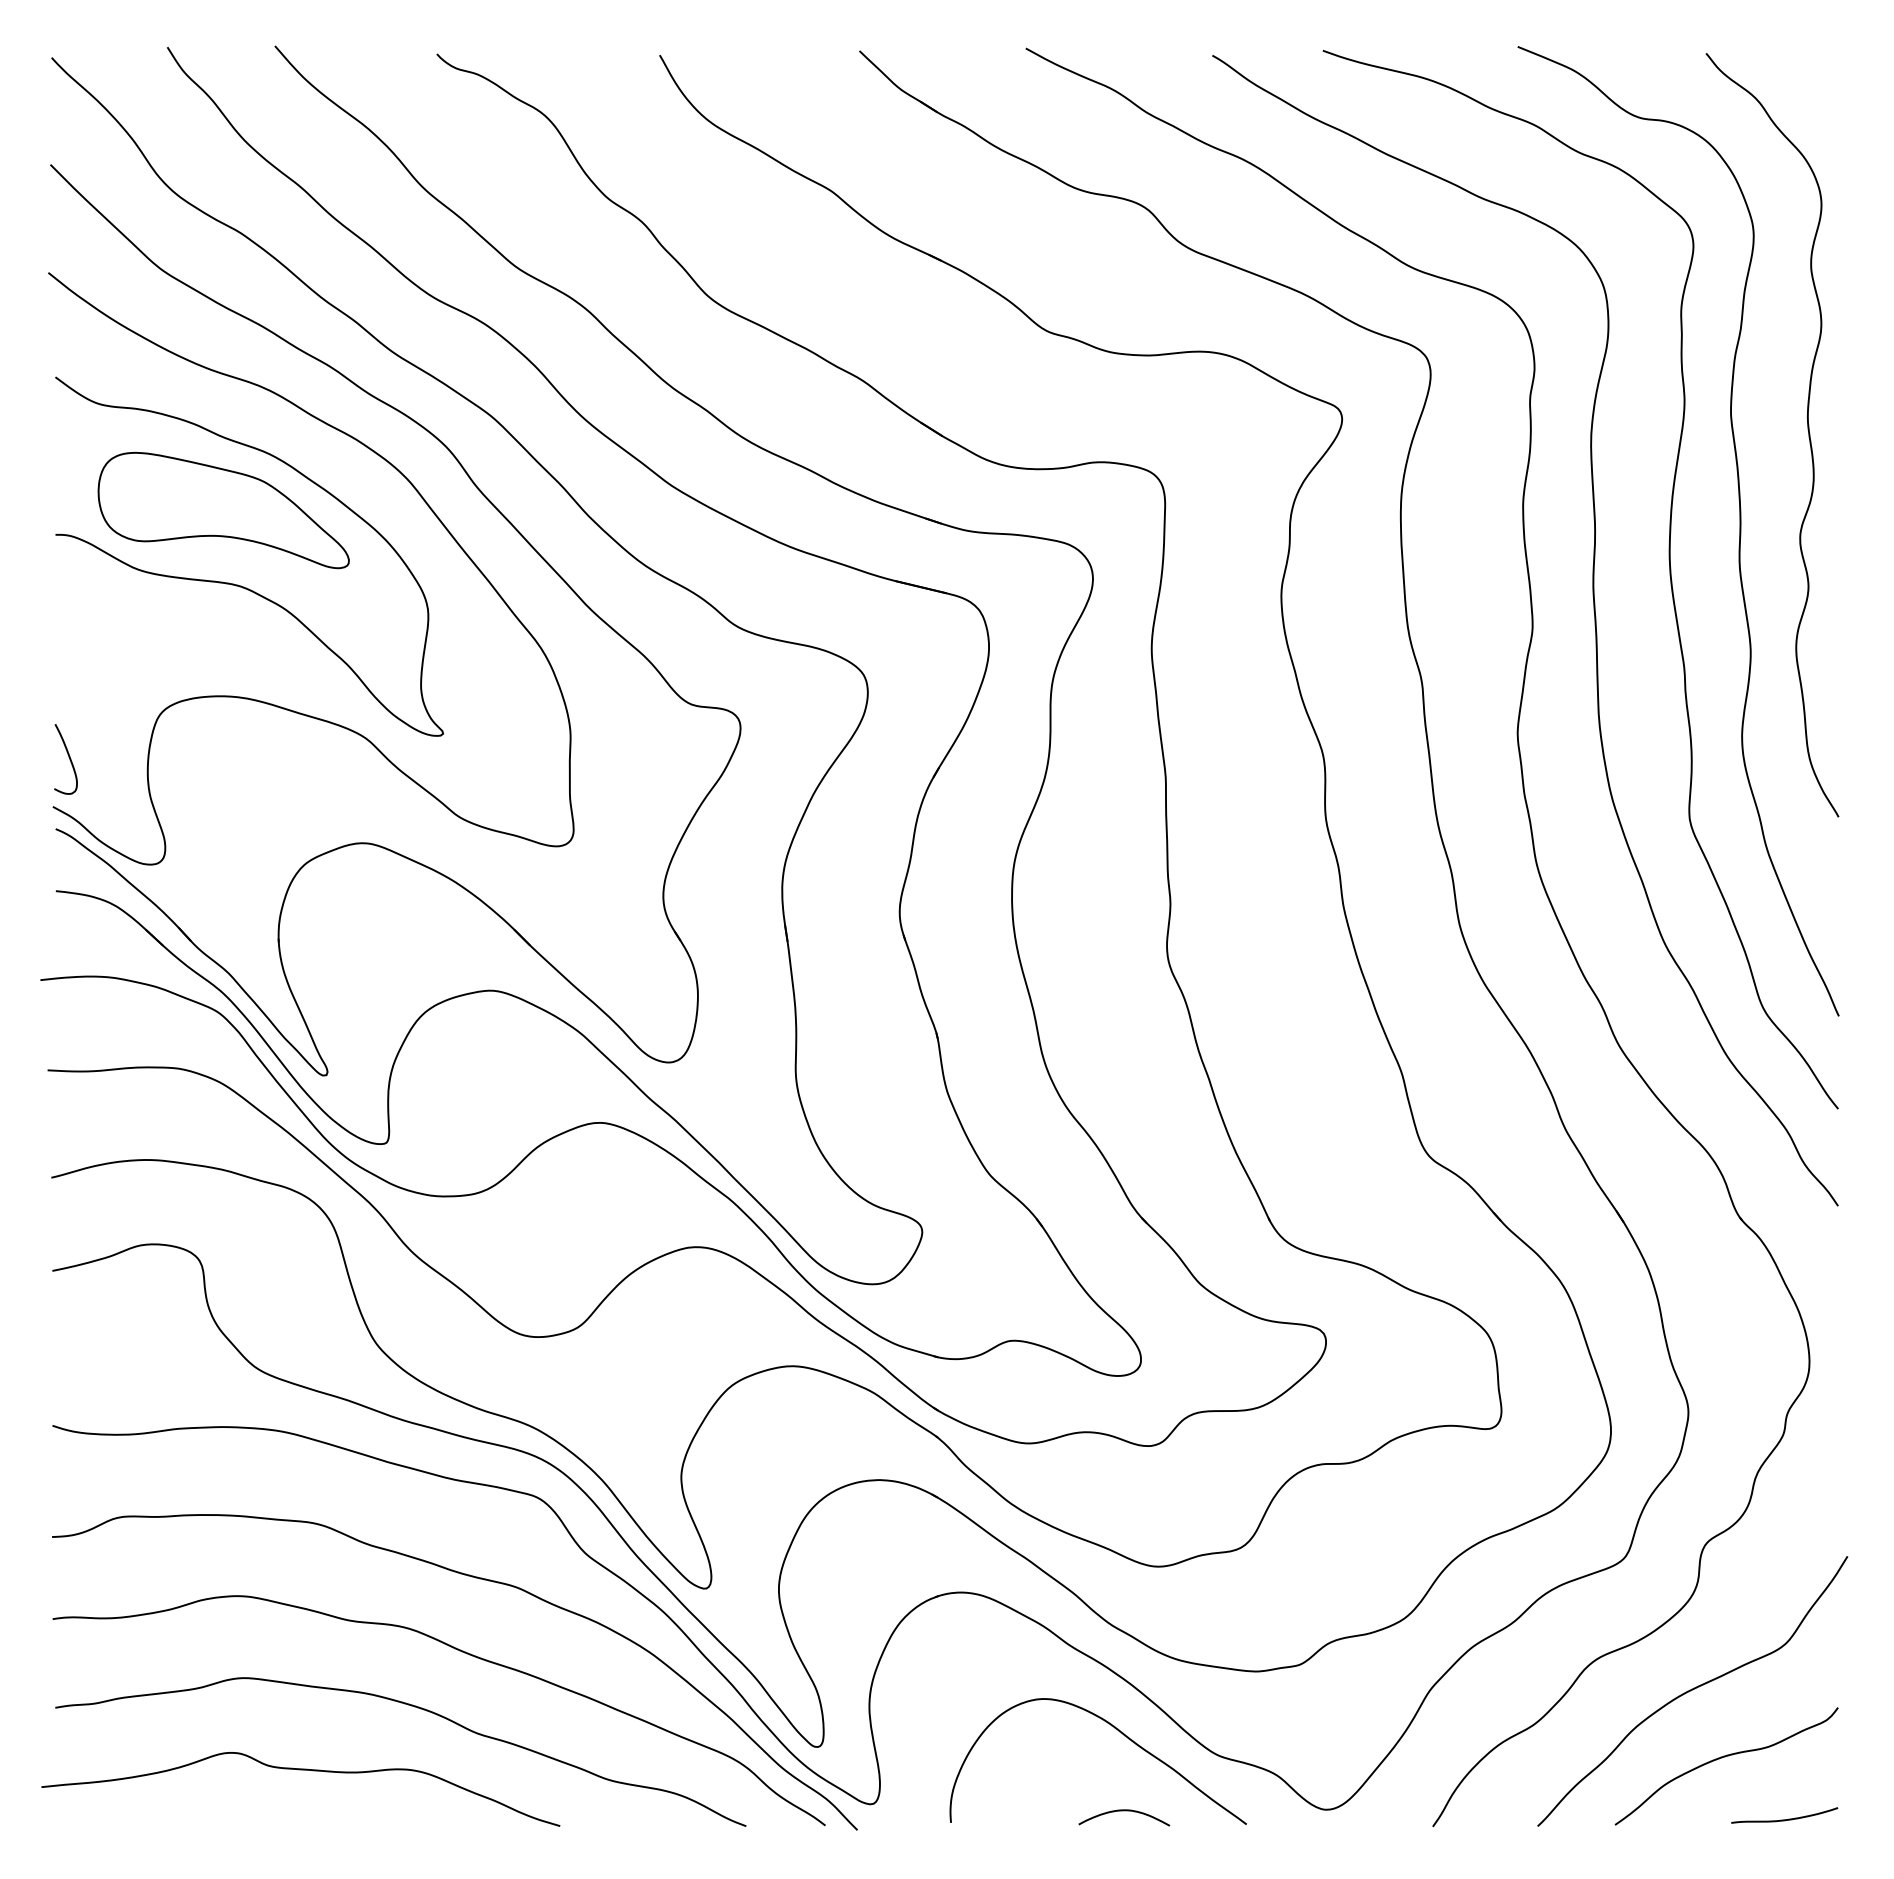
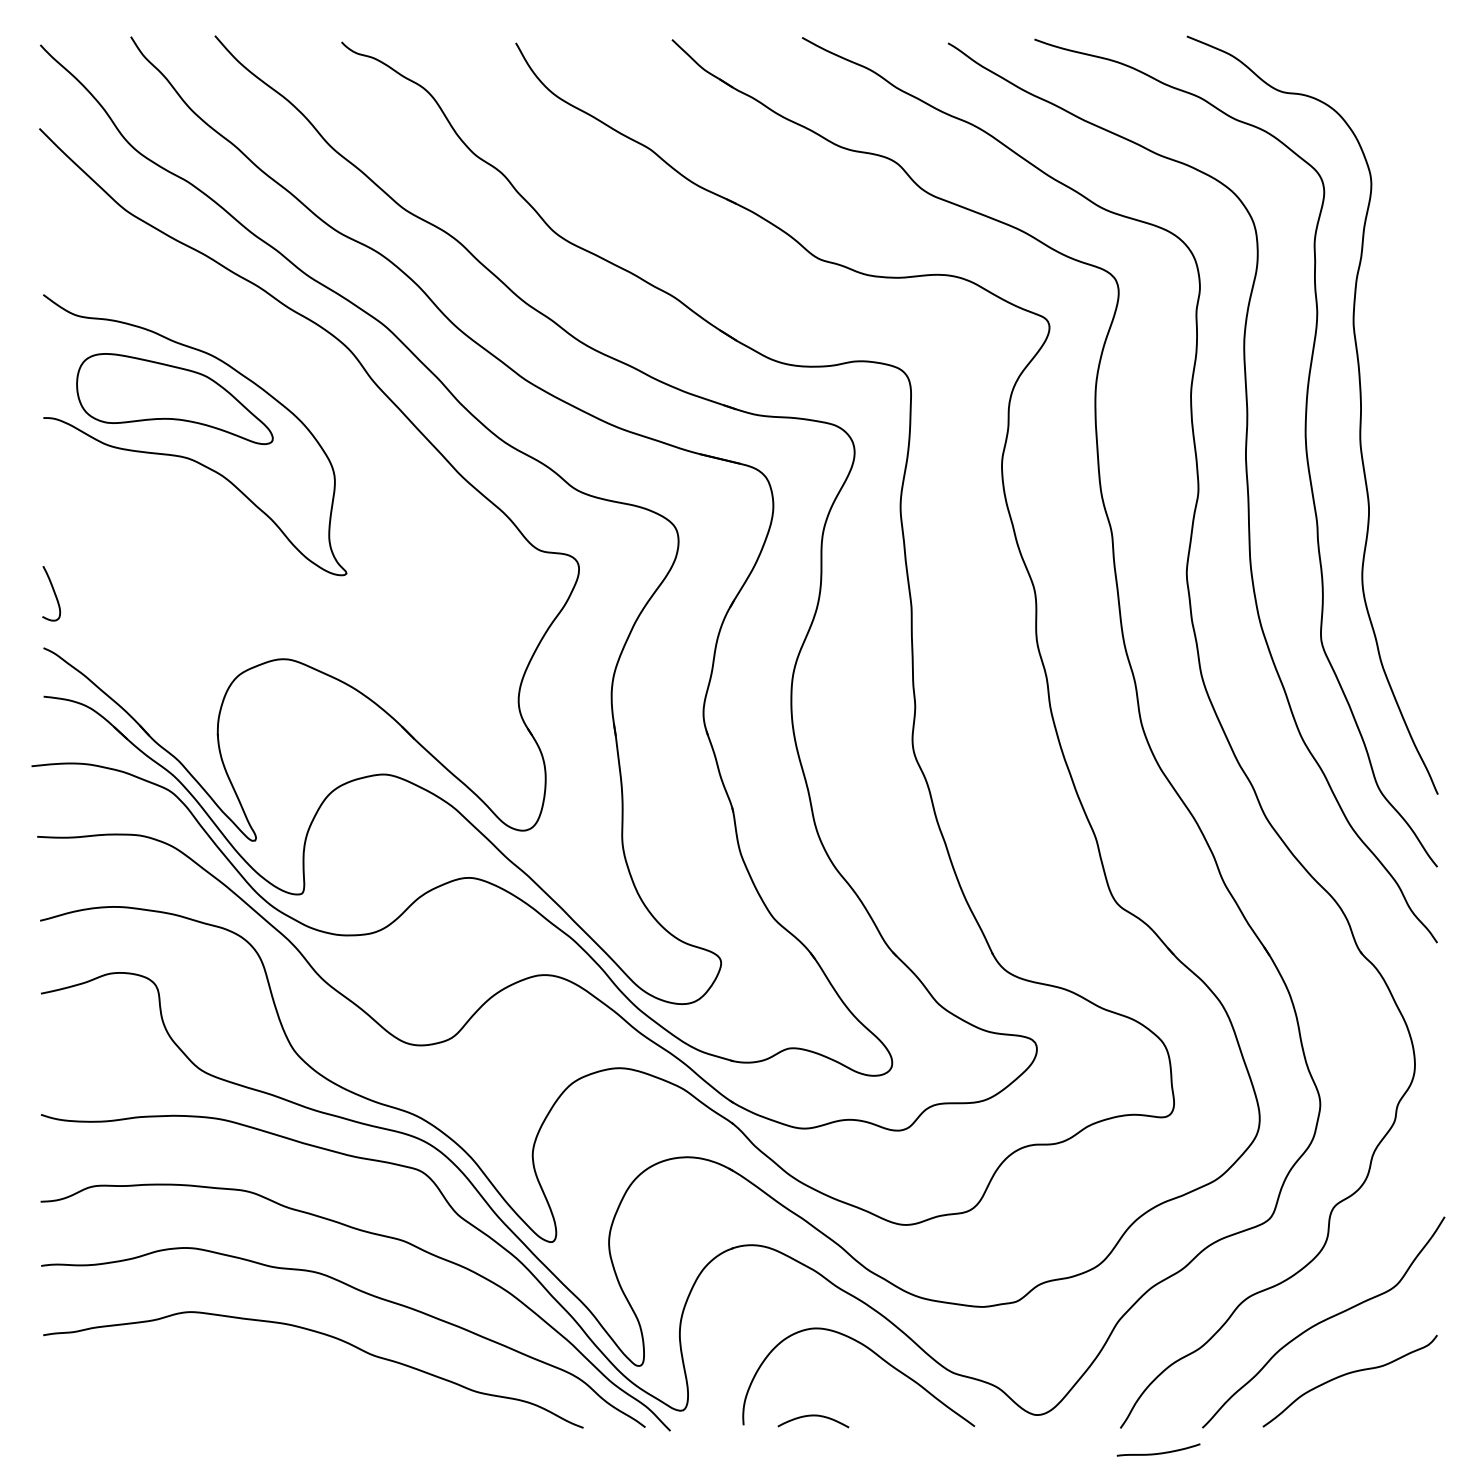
curve: (1807, 430) -> (1413, 336), removed
curve: (396, 470) -> (310, 367), removed
curve: (300, 1770) -> (234, 1384), removed
curve: (1124, 1811) -> (813, 1416), moved
curve: (1784, 1819) -> (1158, 1453), moved

